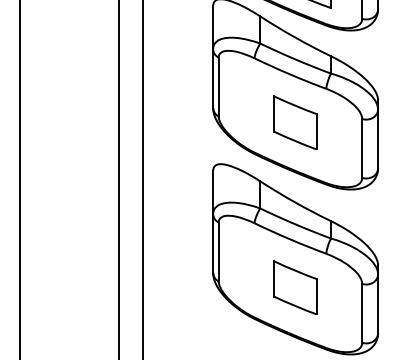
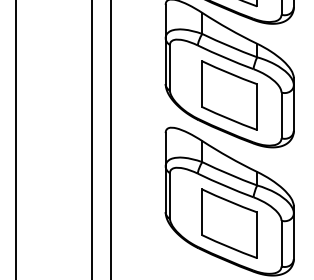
part: (295, 122) -> (229, 95), size x1.67
part: (295, 287) -> (229, 223), size x1.67

